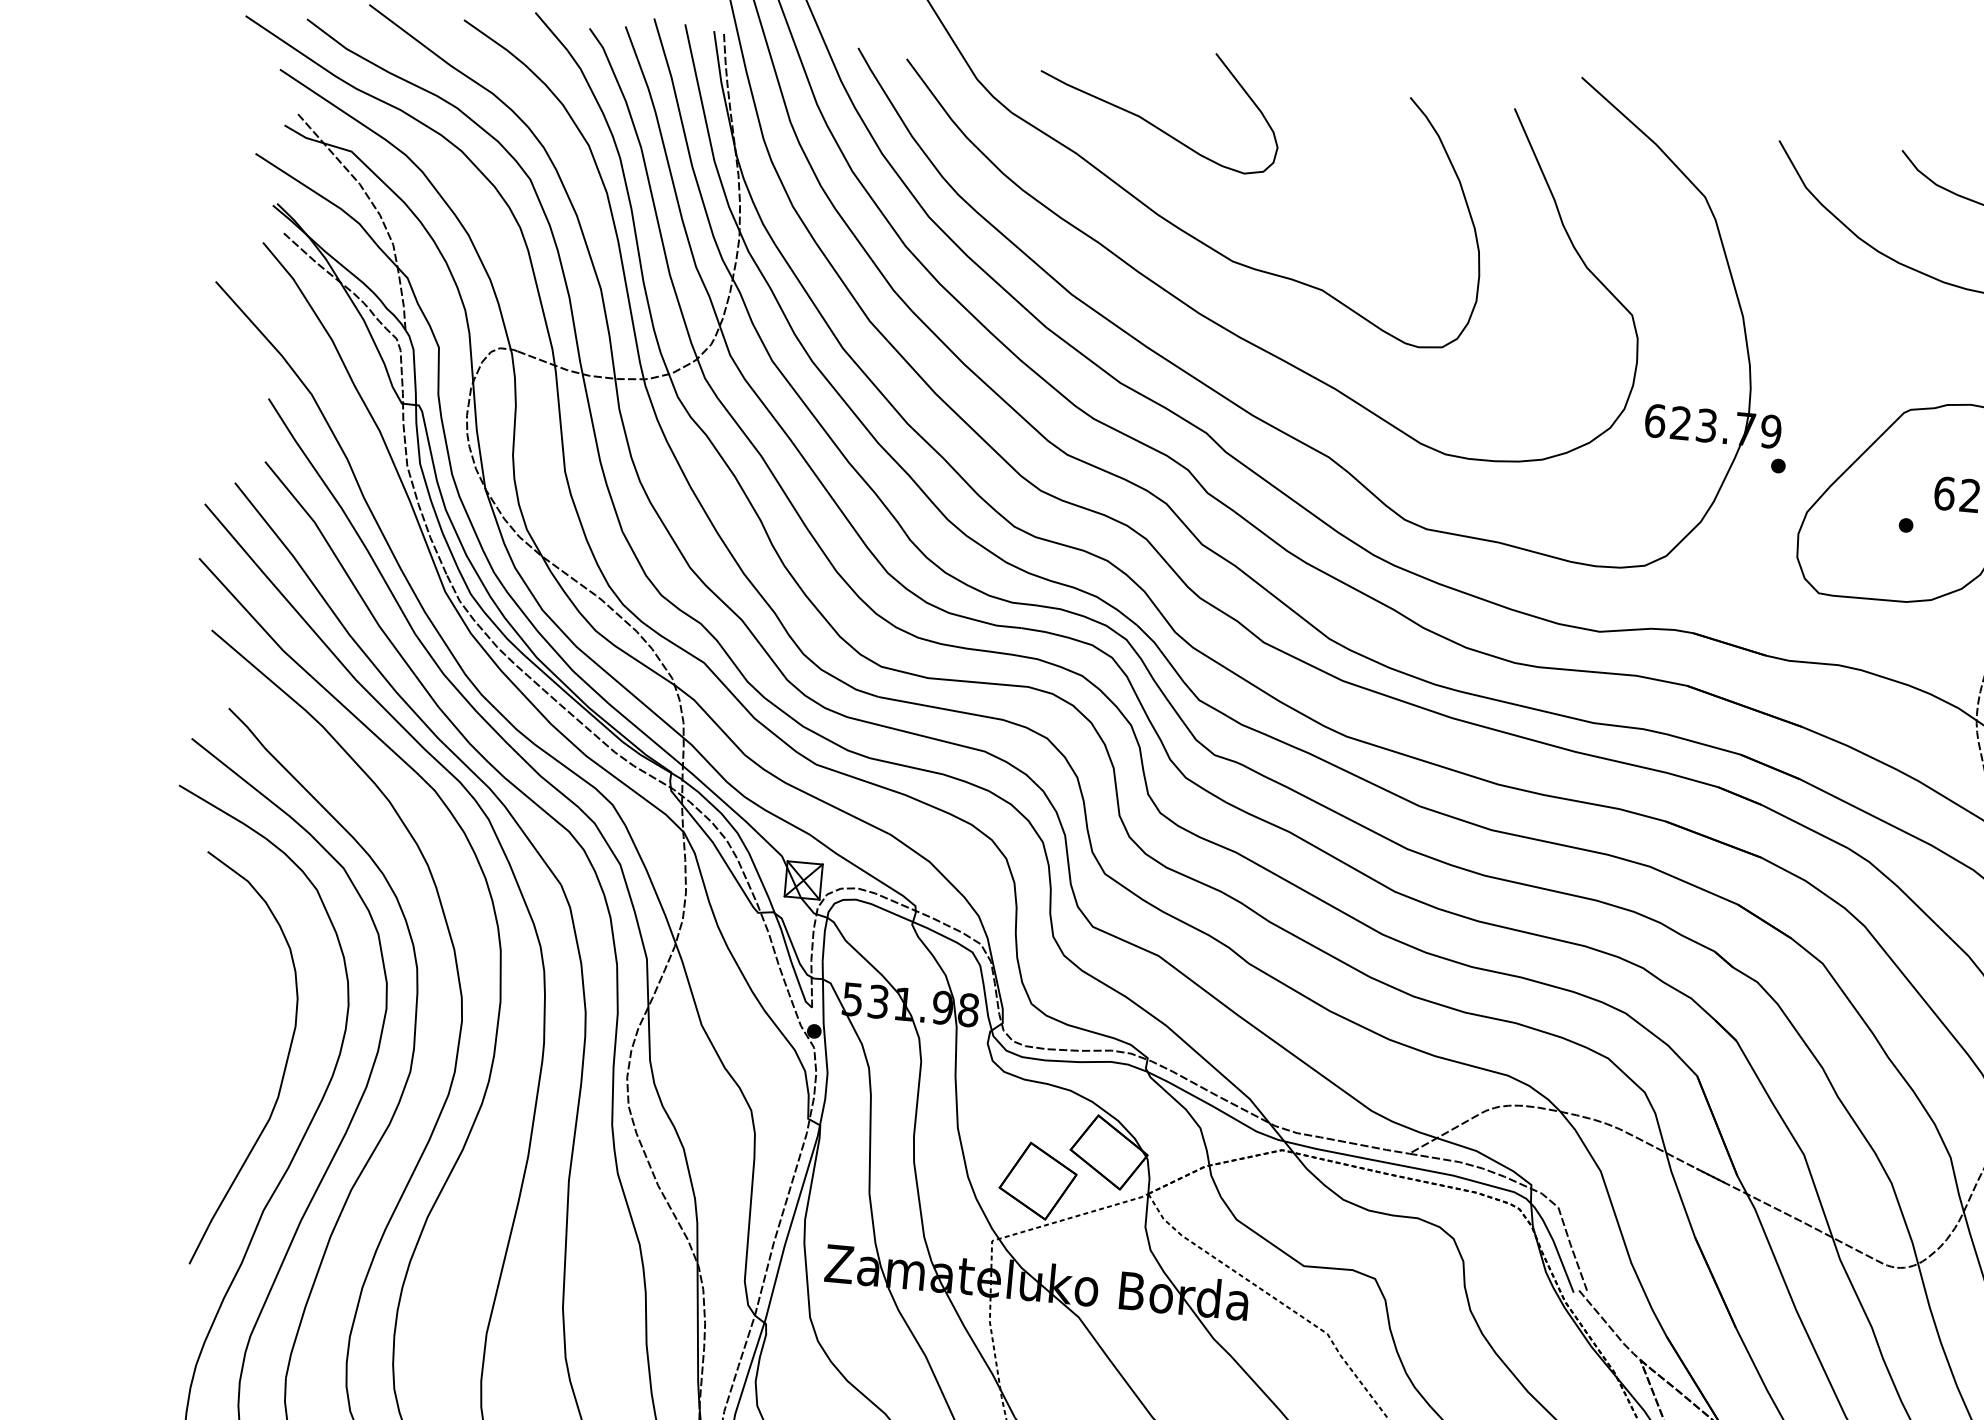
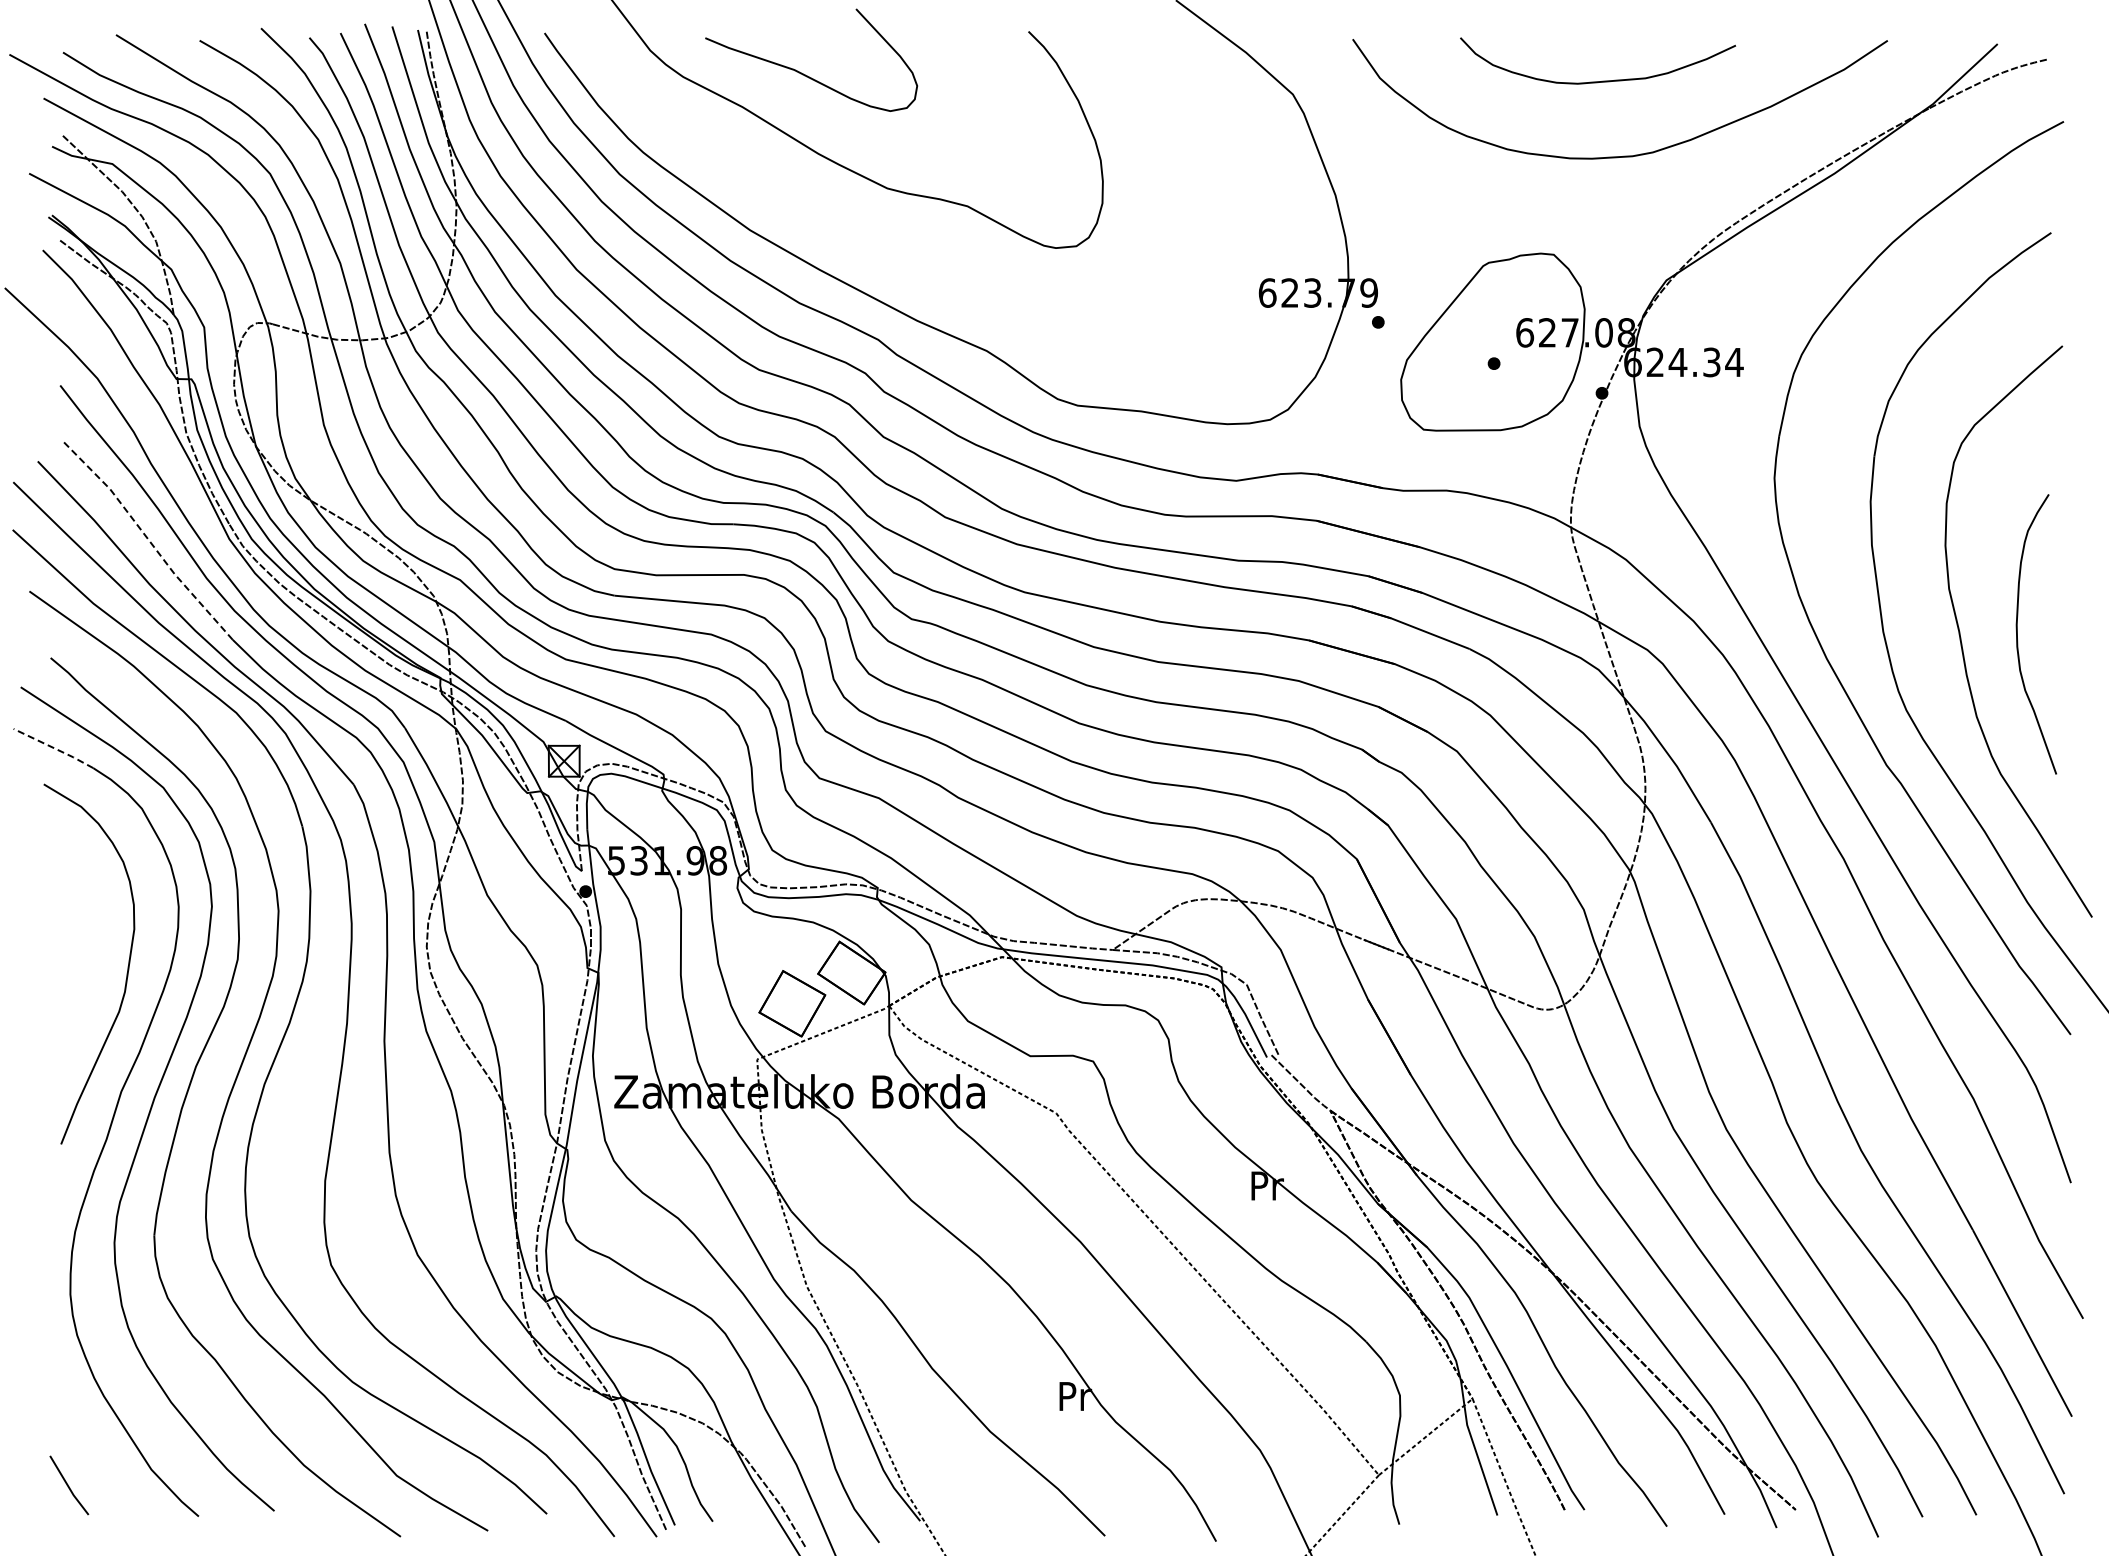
curve: (1225, 327) -> (886, 246), removed
line: (352, 583) -> (148, 539), solid -> dashed
line: (222, 811) -> (53, 748), solid -> dashed

